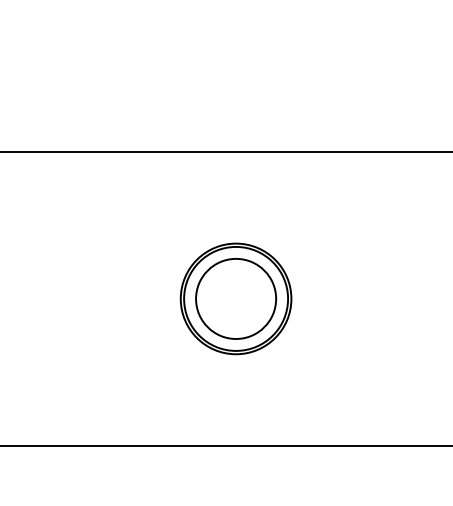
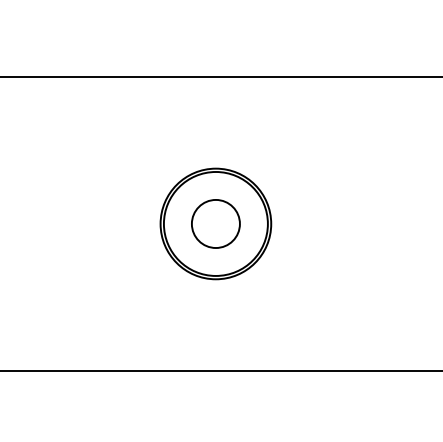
circle: (236, 298) -> (216, 223), size x0.6

